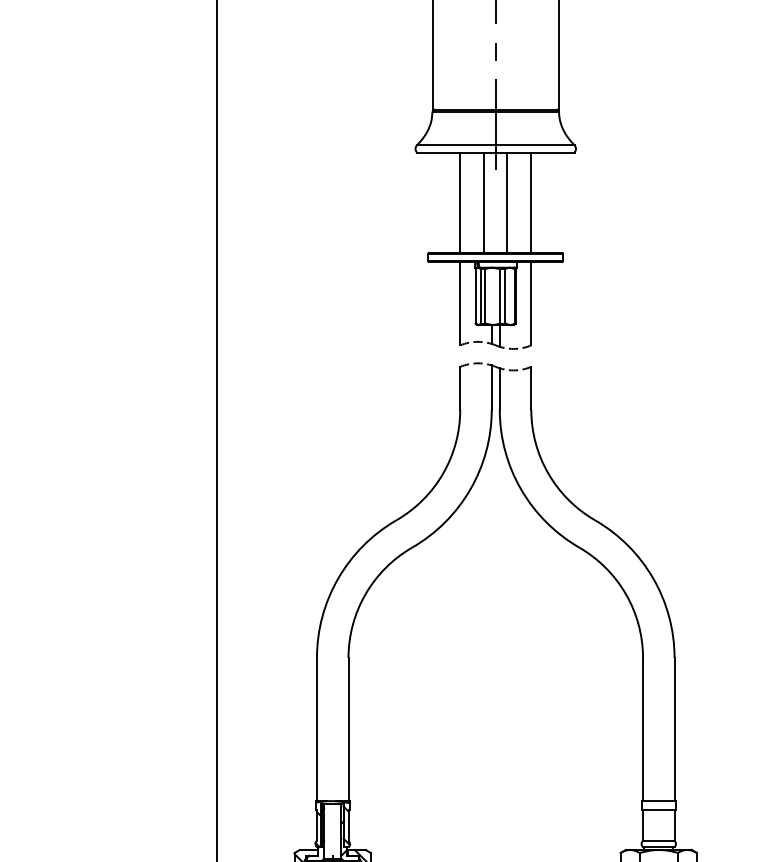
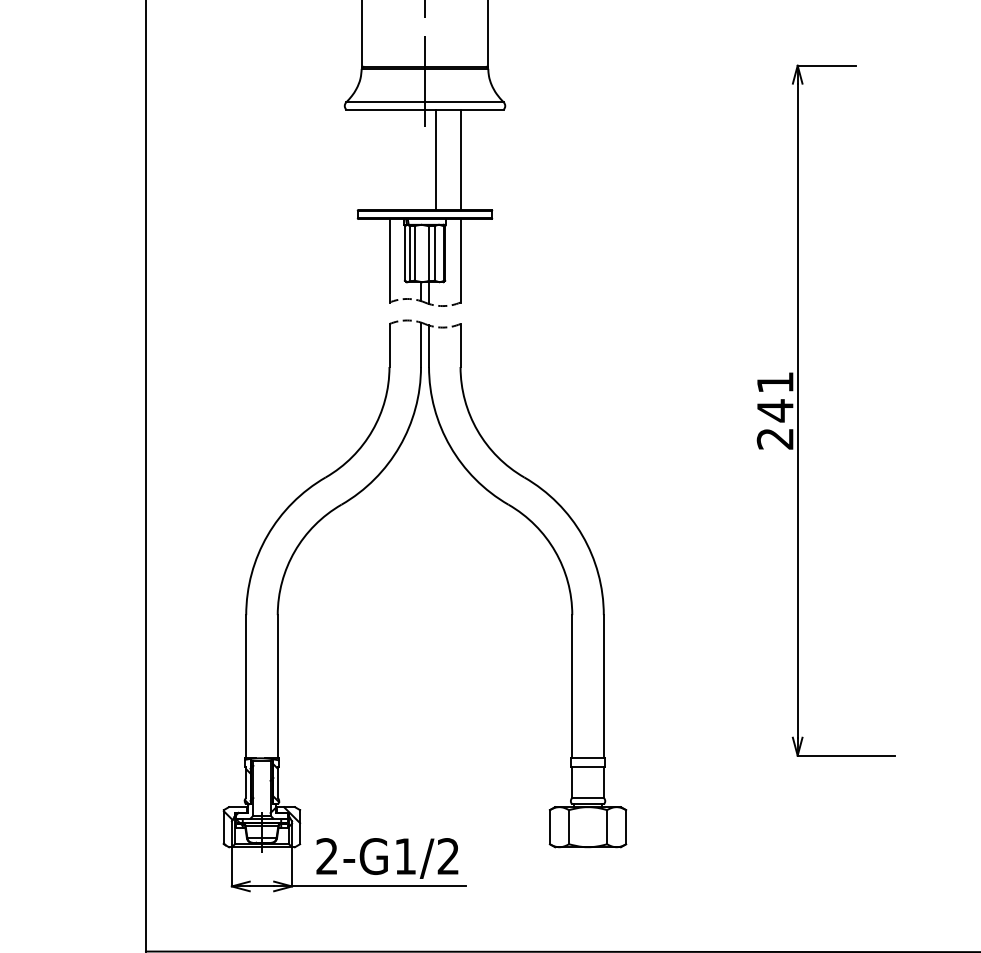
line: (460, 202) -> (389, 159), removed
line: (484, 202) -> (413, 159), removed

